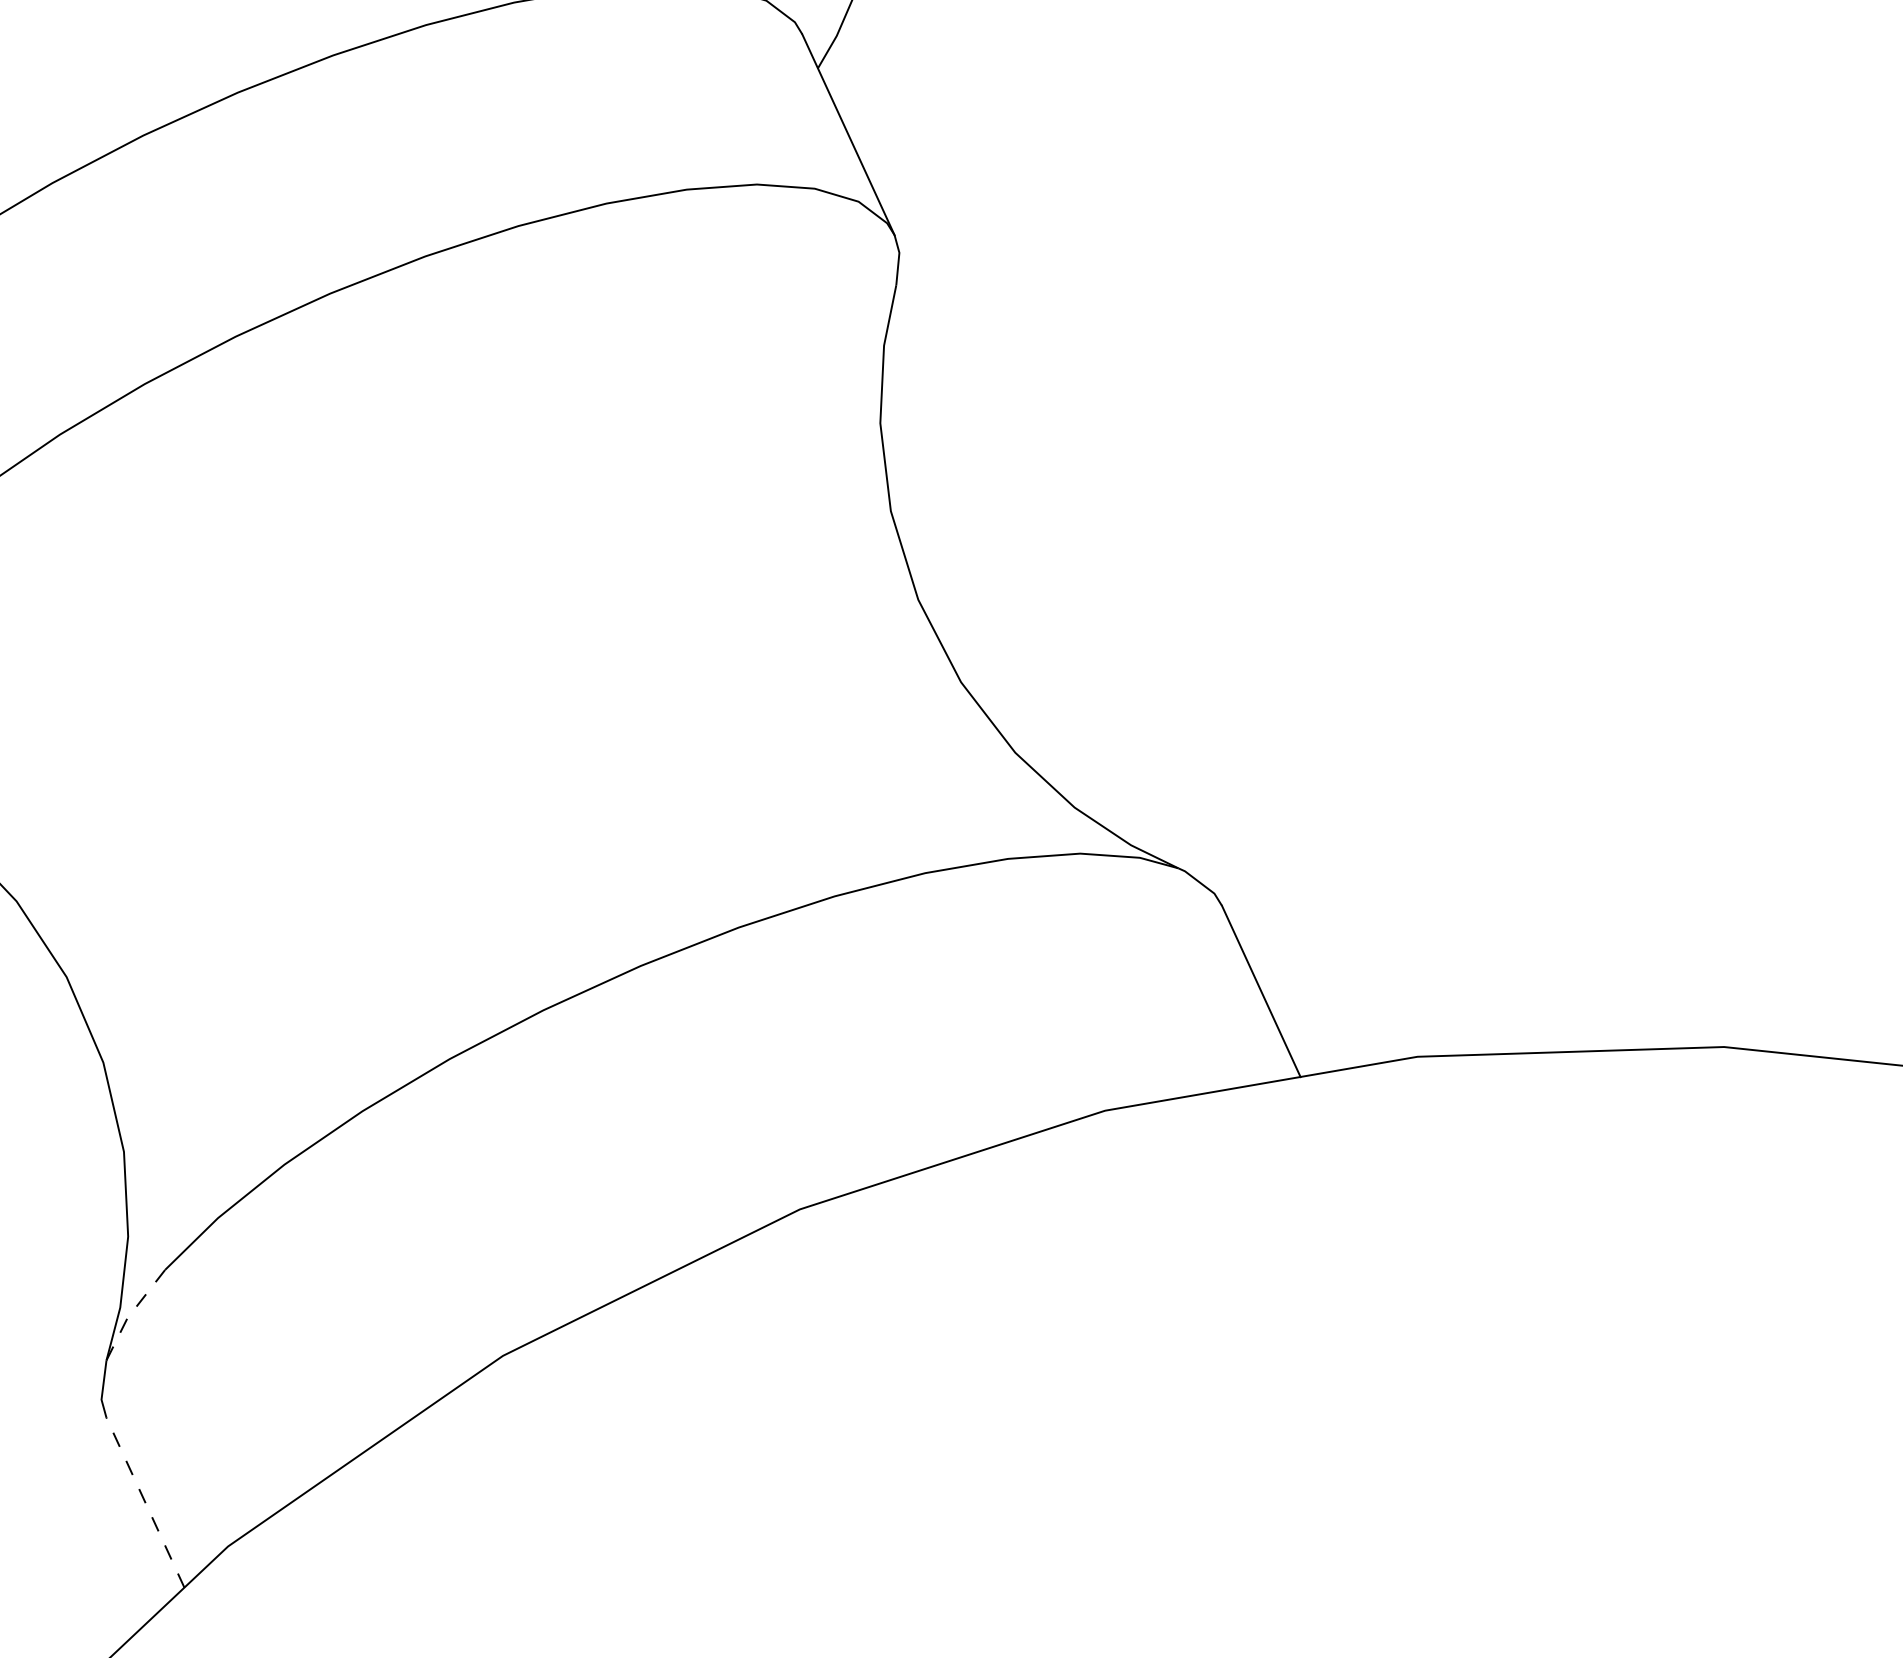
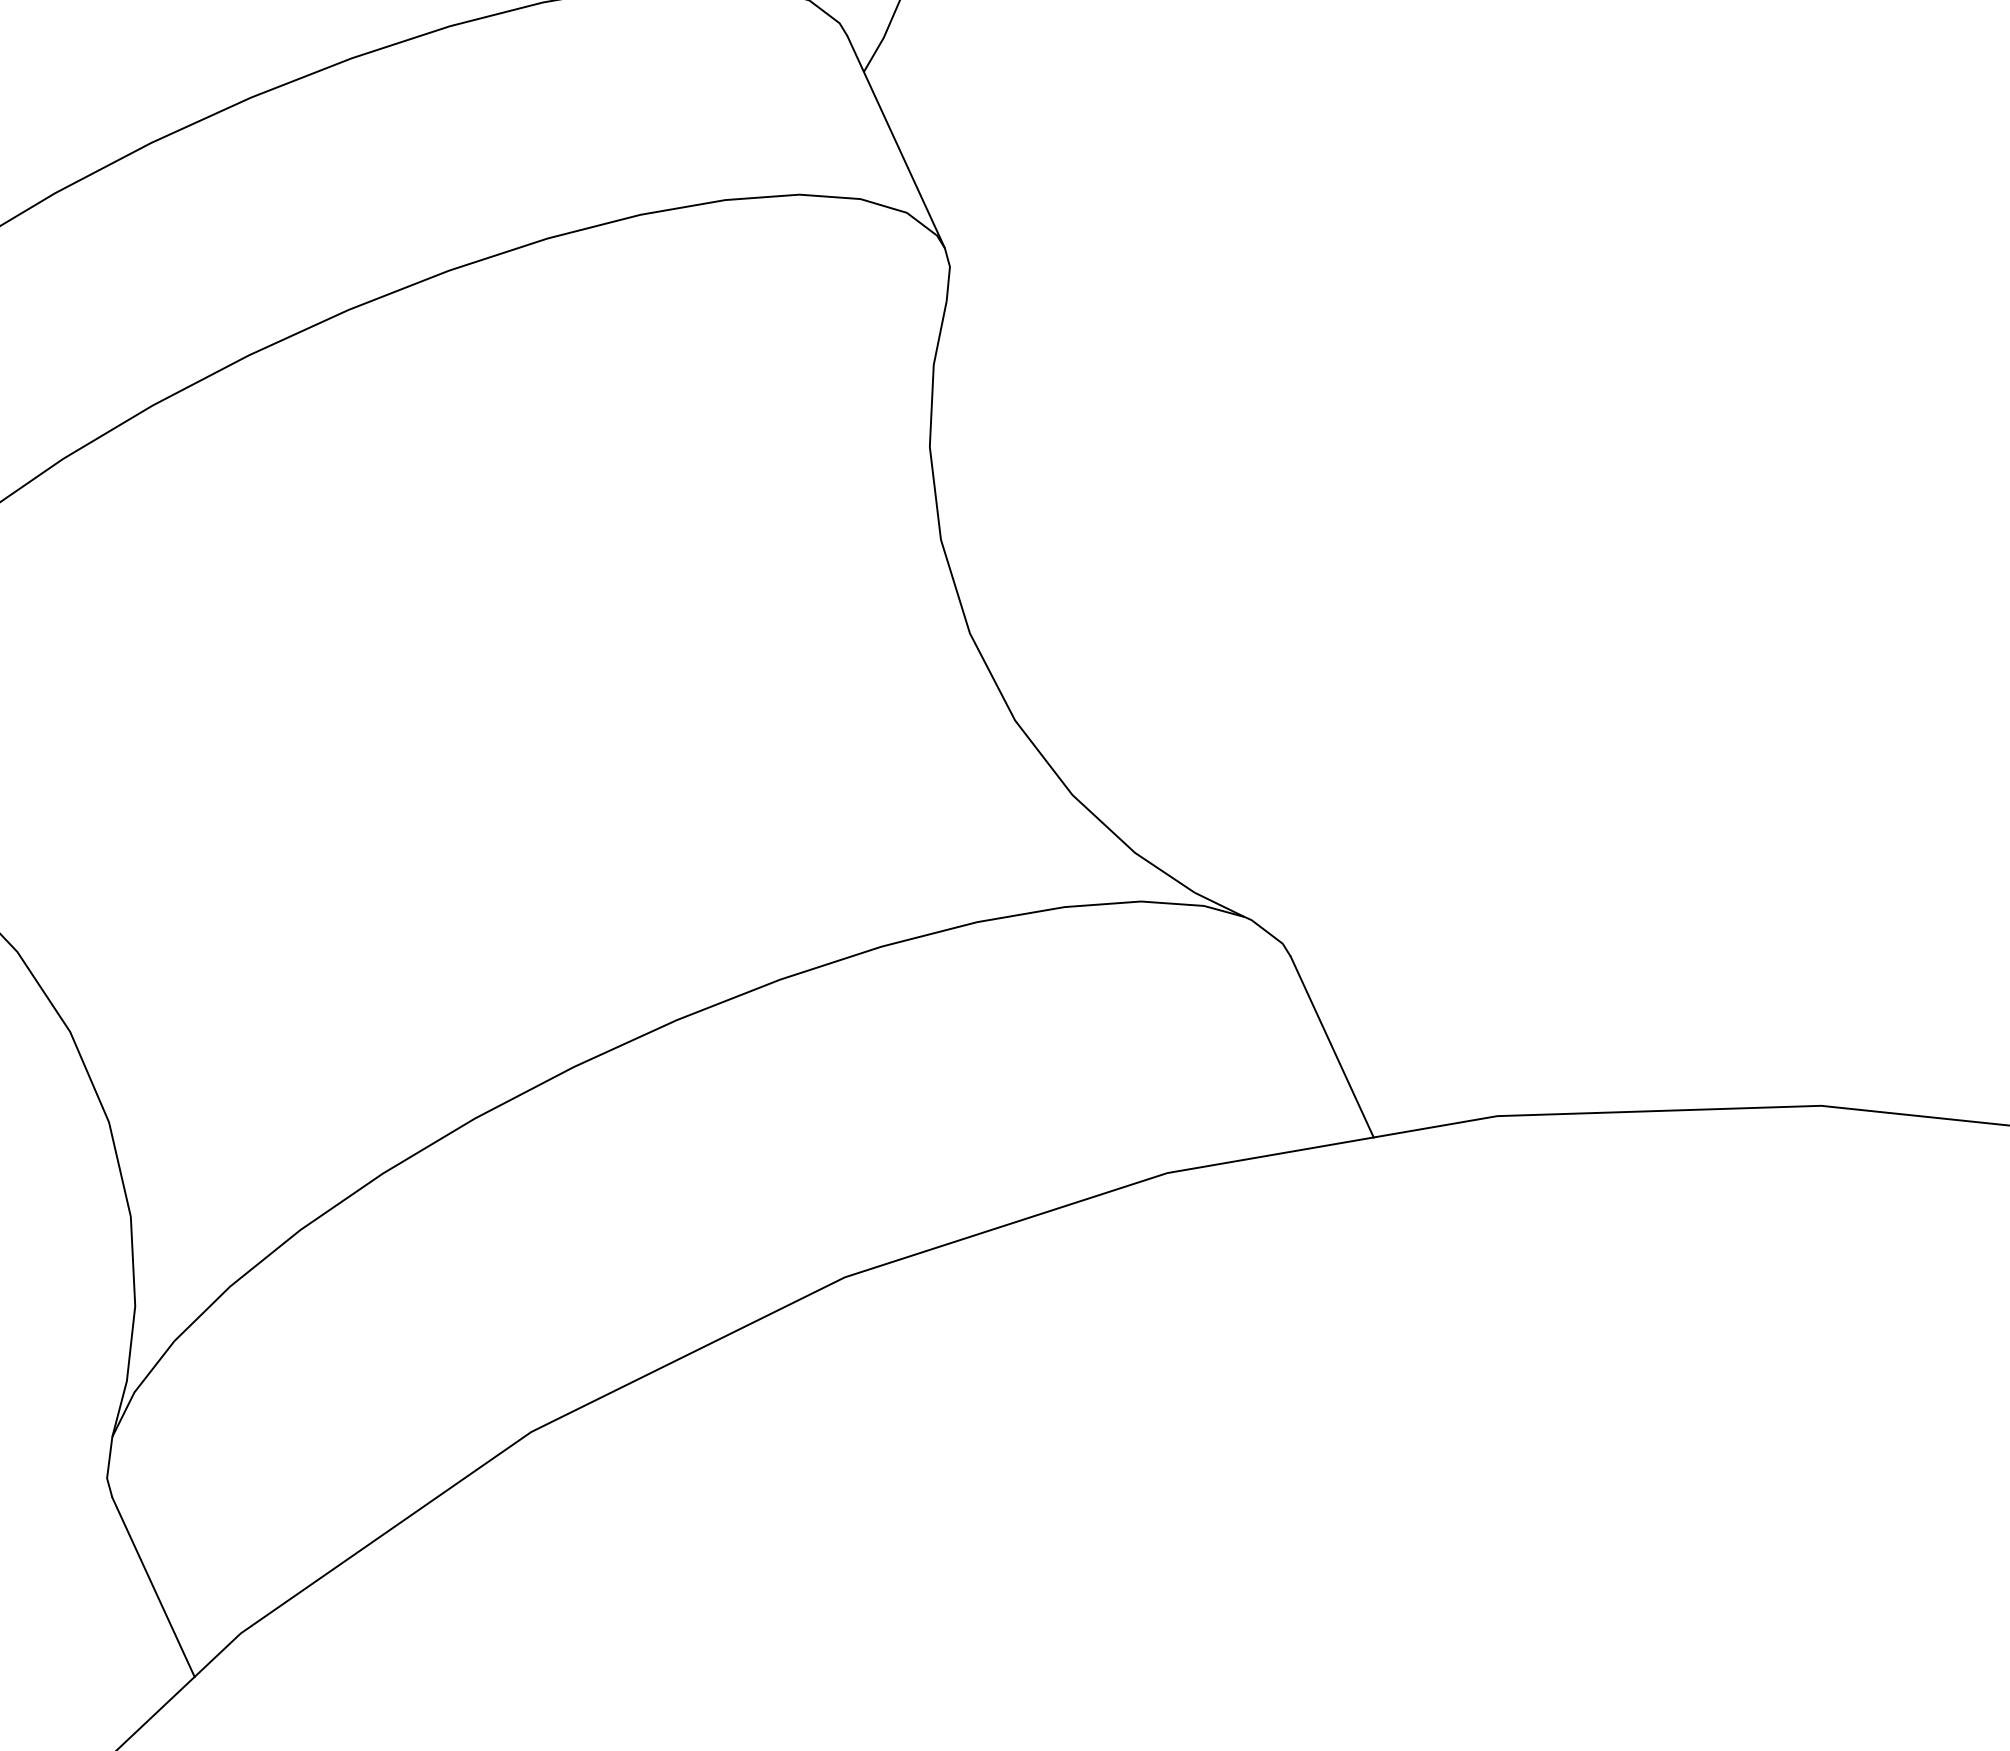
line: (131, 1312) -> (138, 1386), dashed -> solid
line: (145, 1502) -> (153, 1586), dashed -> solid

